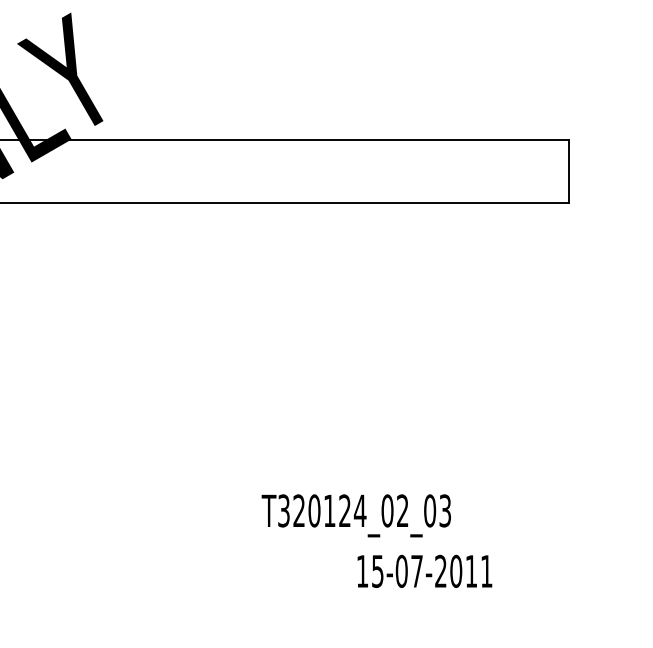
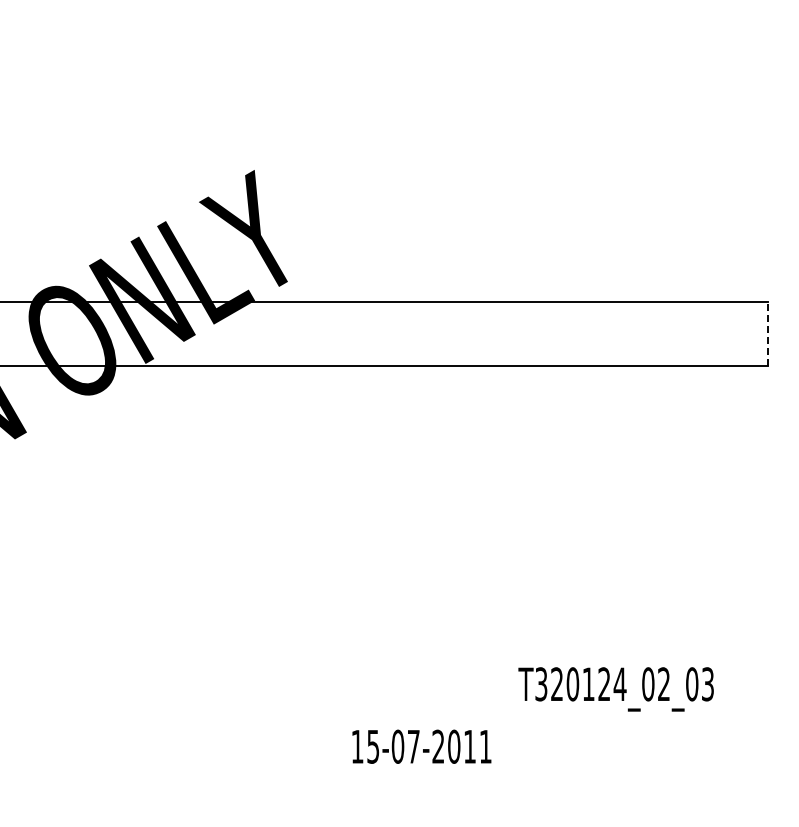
line: (568, 171) -> (768, 333), solid -> dashed
text: (355, 515) -> (615, 689), moved
text: (424, 571) -> (421, 746), moved

